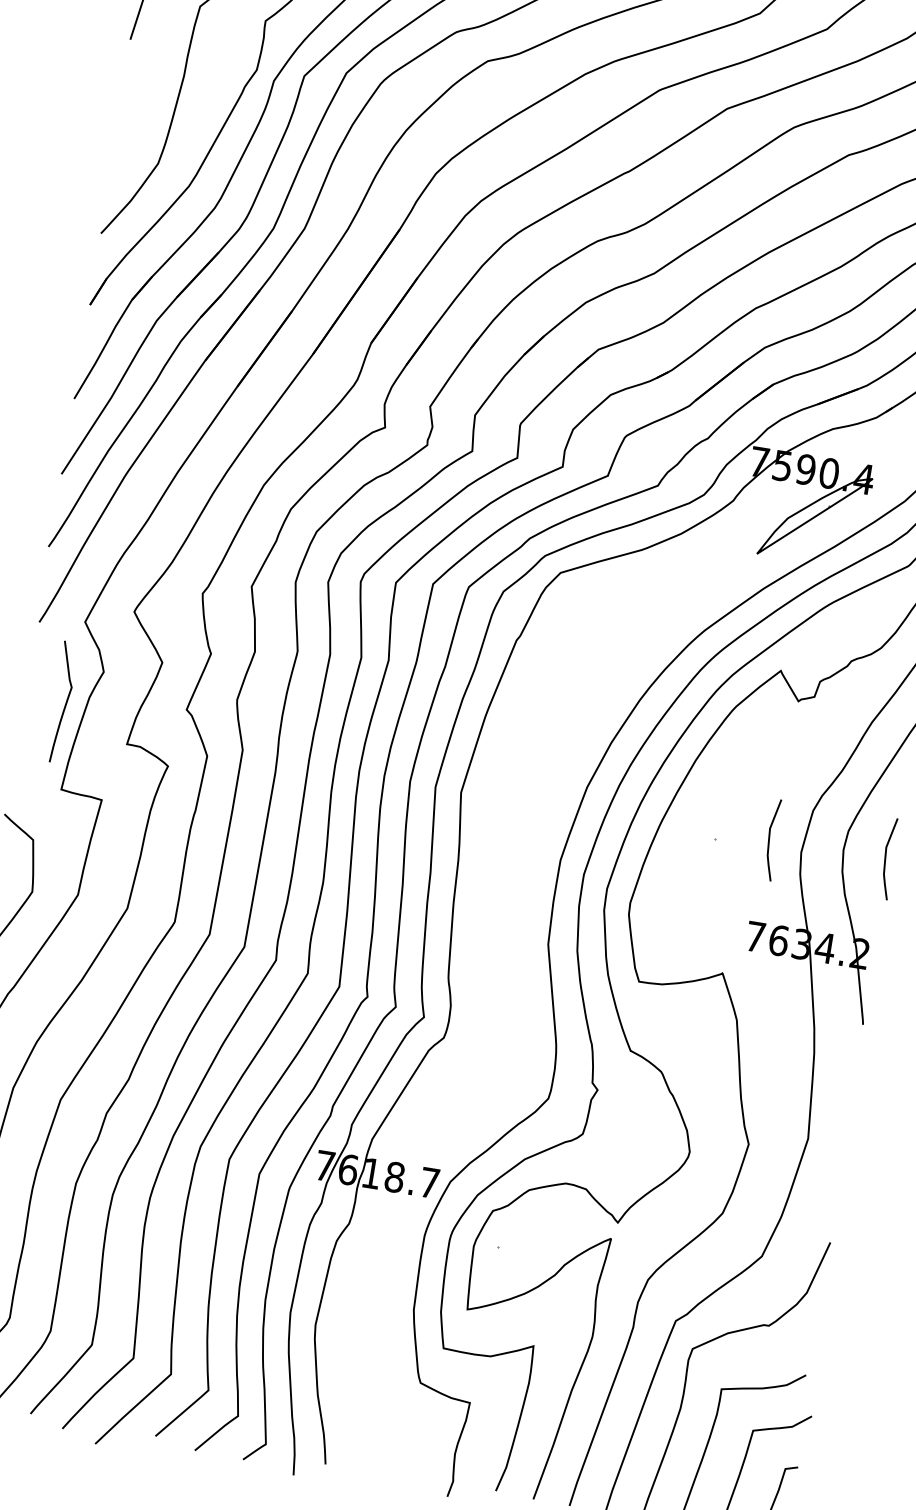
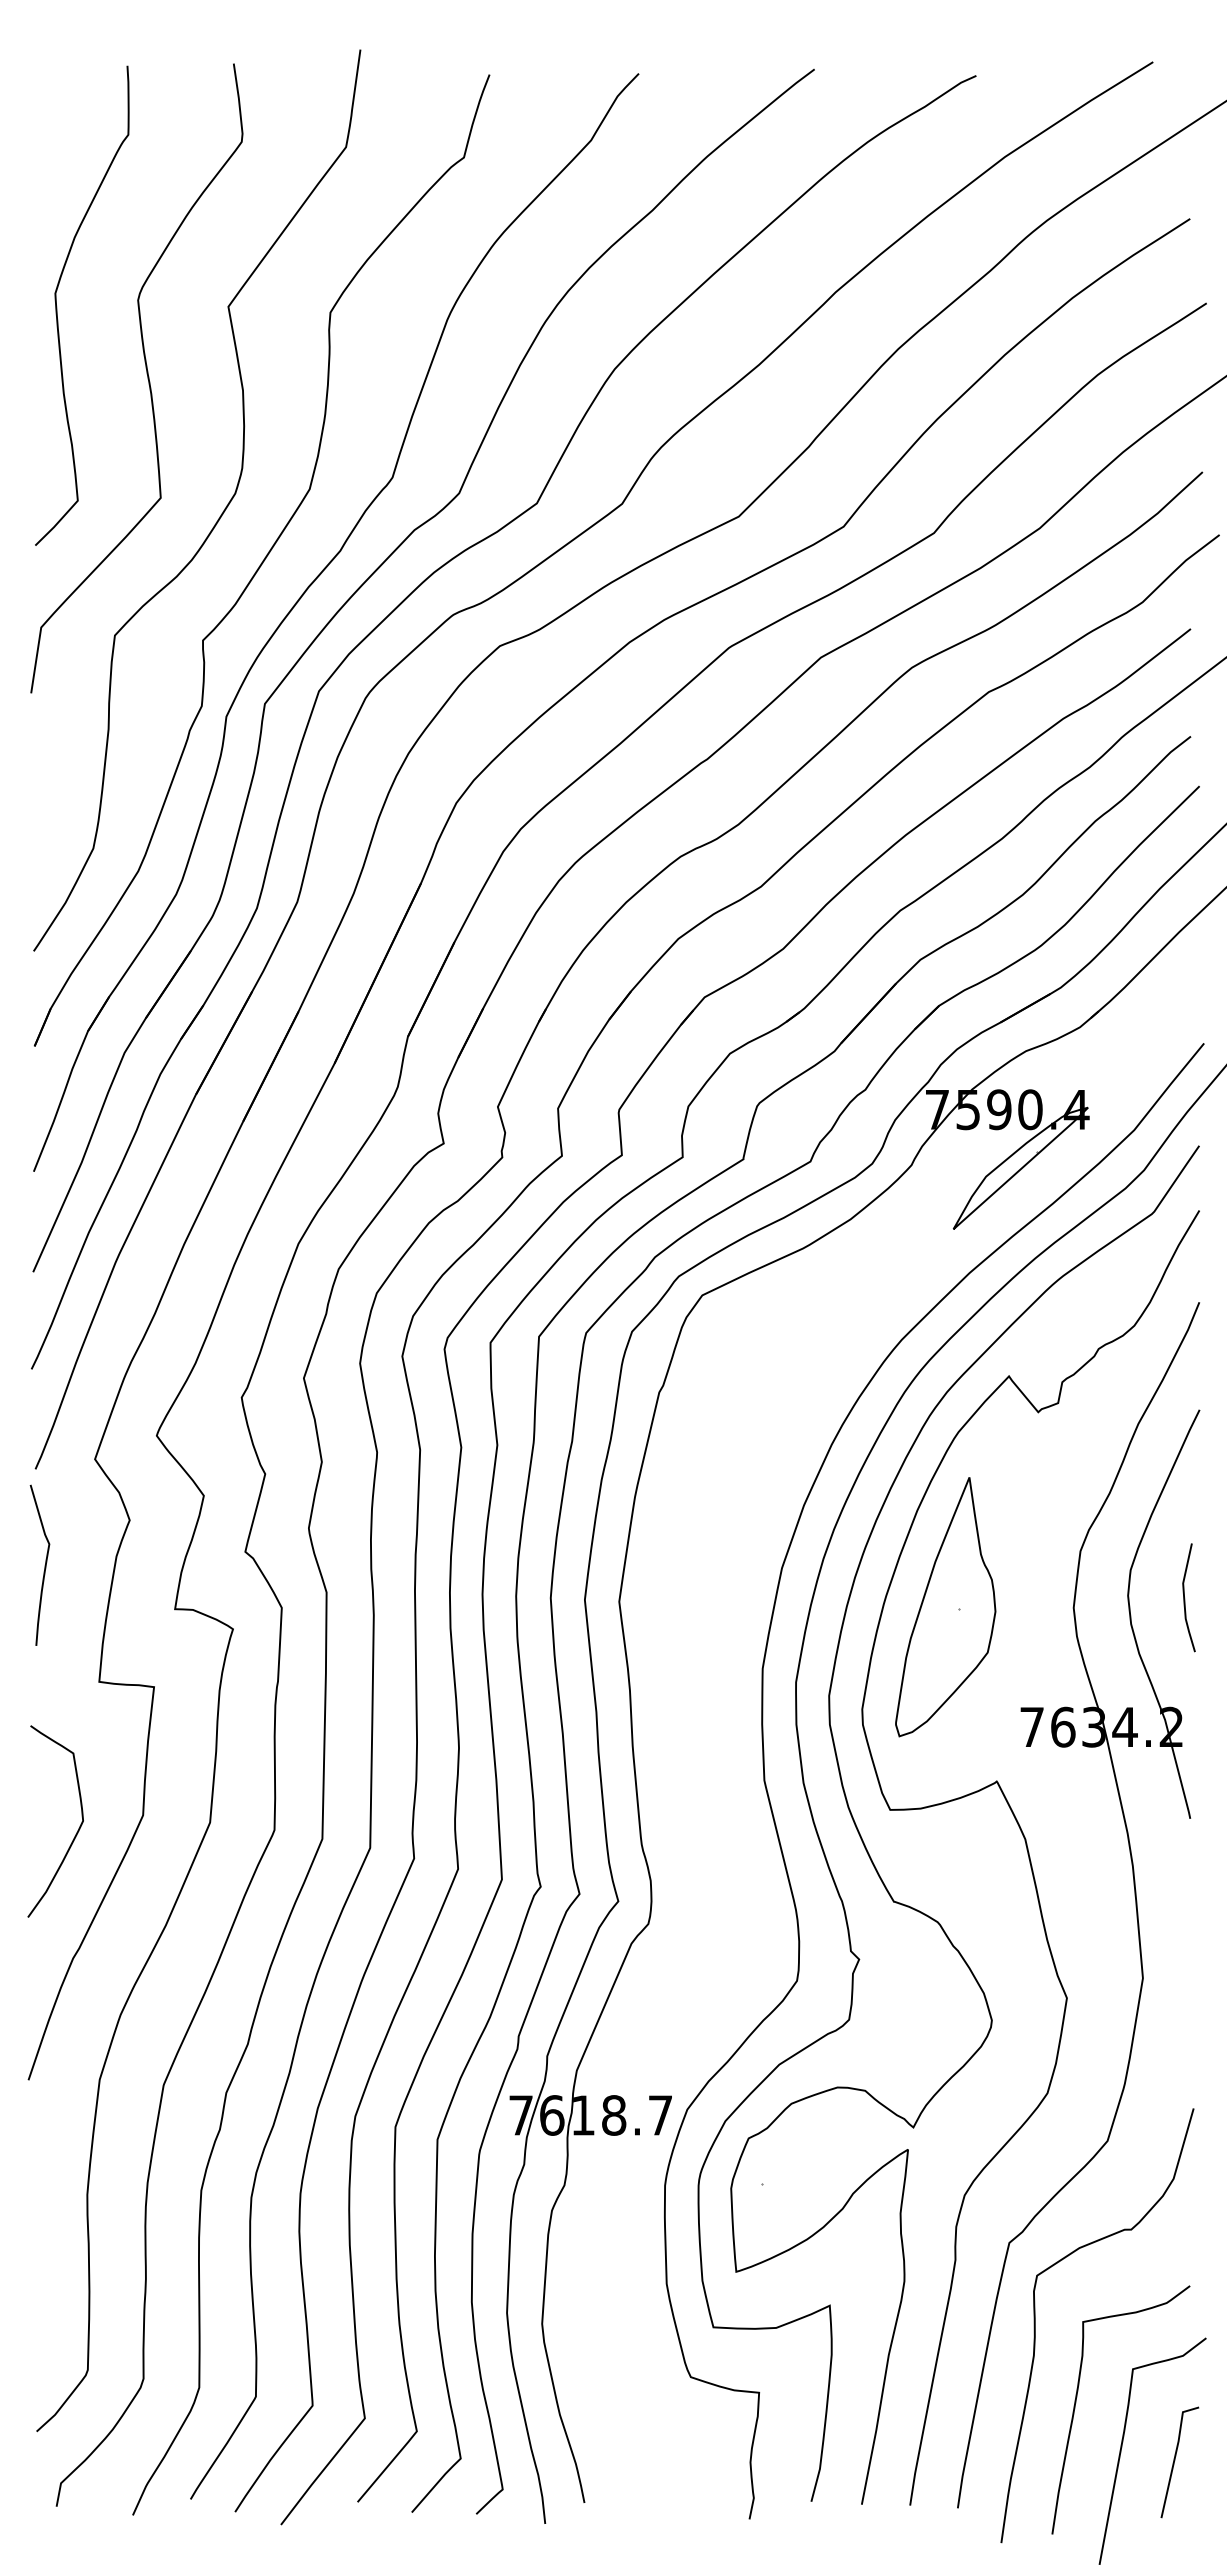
curve: (65, 702) -> (44, 1565), moved
part: (705, 836) -> (945, 1607), added
curve: (769, 840) -> (1030, 1598), removed

